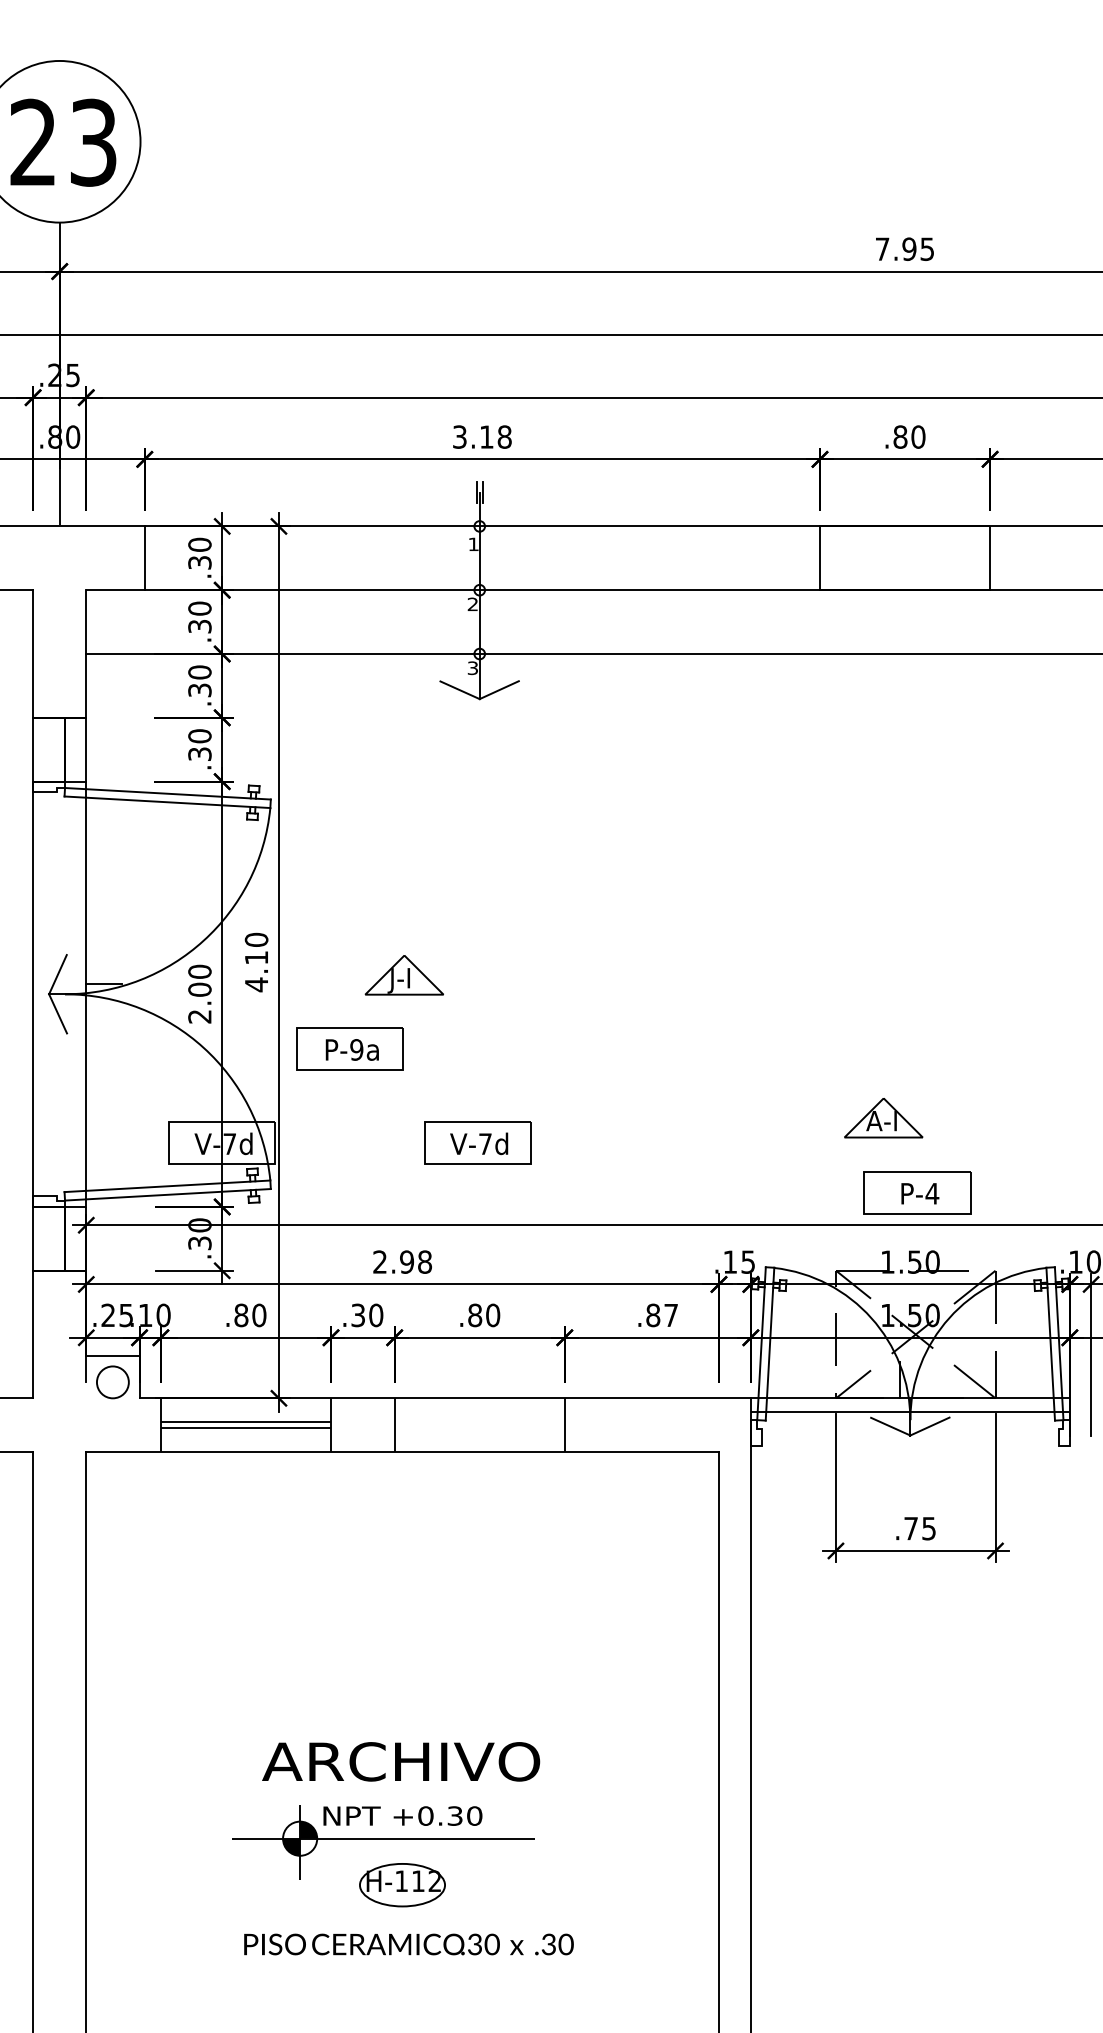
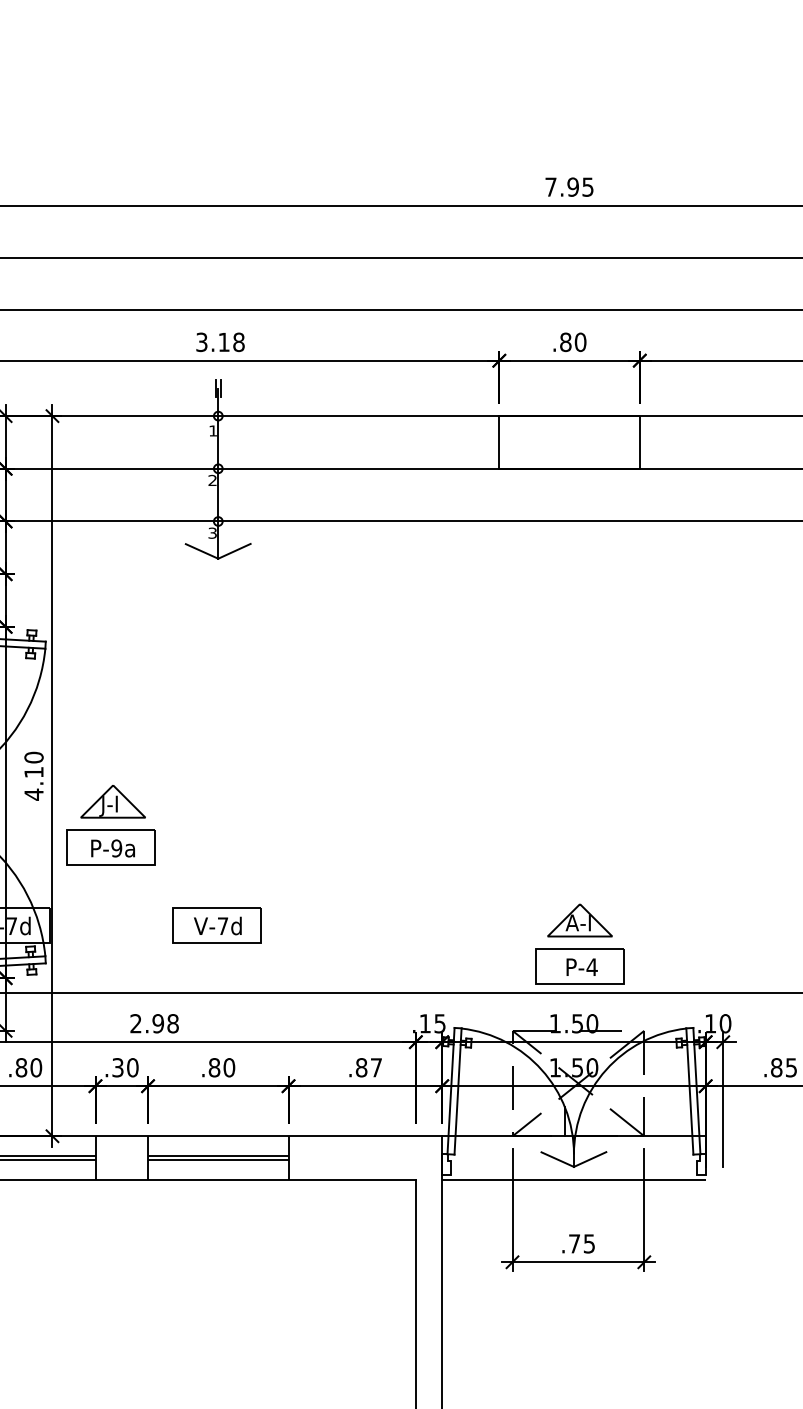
part: (403, 975) -> (112, 801), moved
part: (883, 1118) -> (579, 920), moved
line: (909, 1411) -> (573, 1180), moved
line: (479, 1422) -> (218, 1156), added
line: (479, 1427) -> (218, 1160), added

